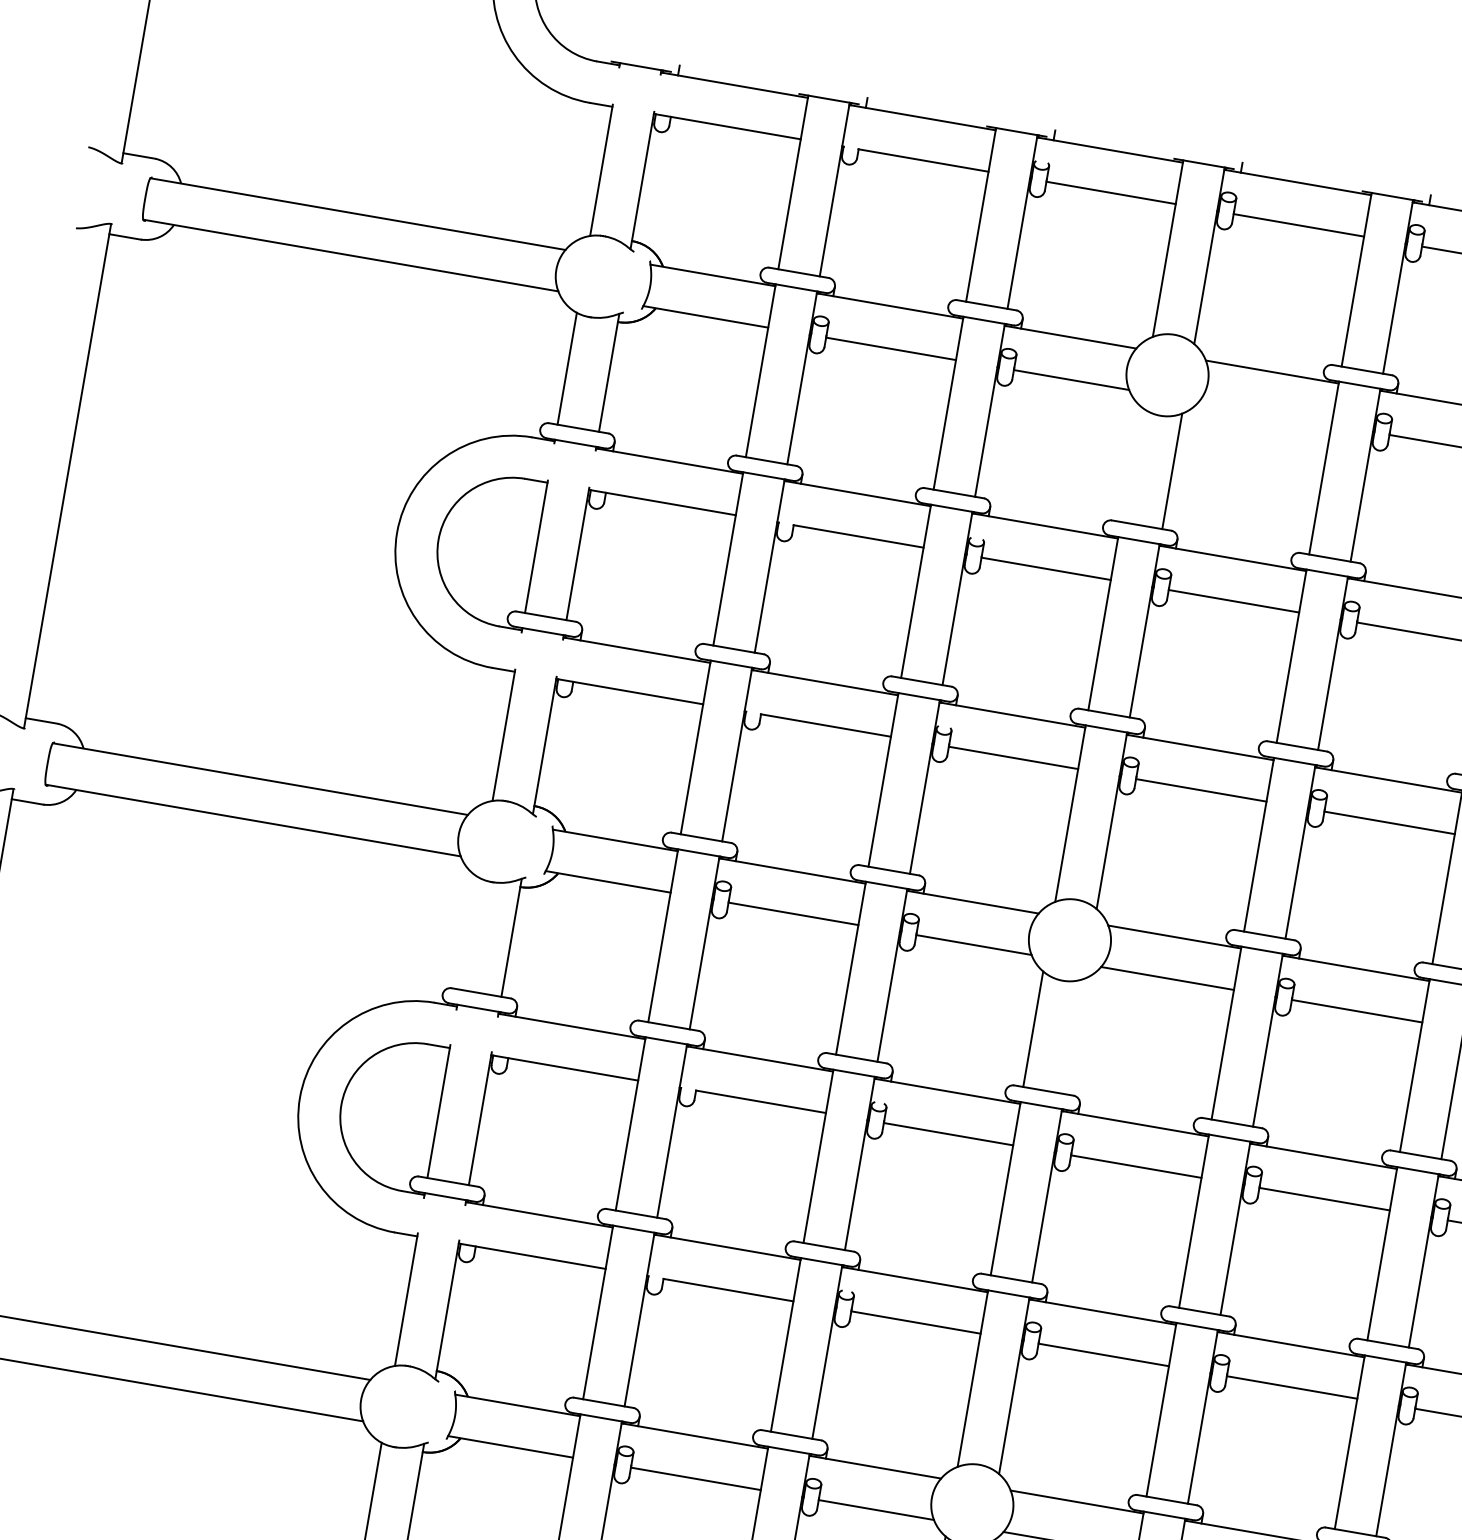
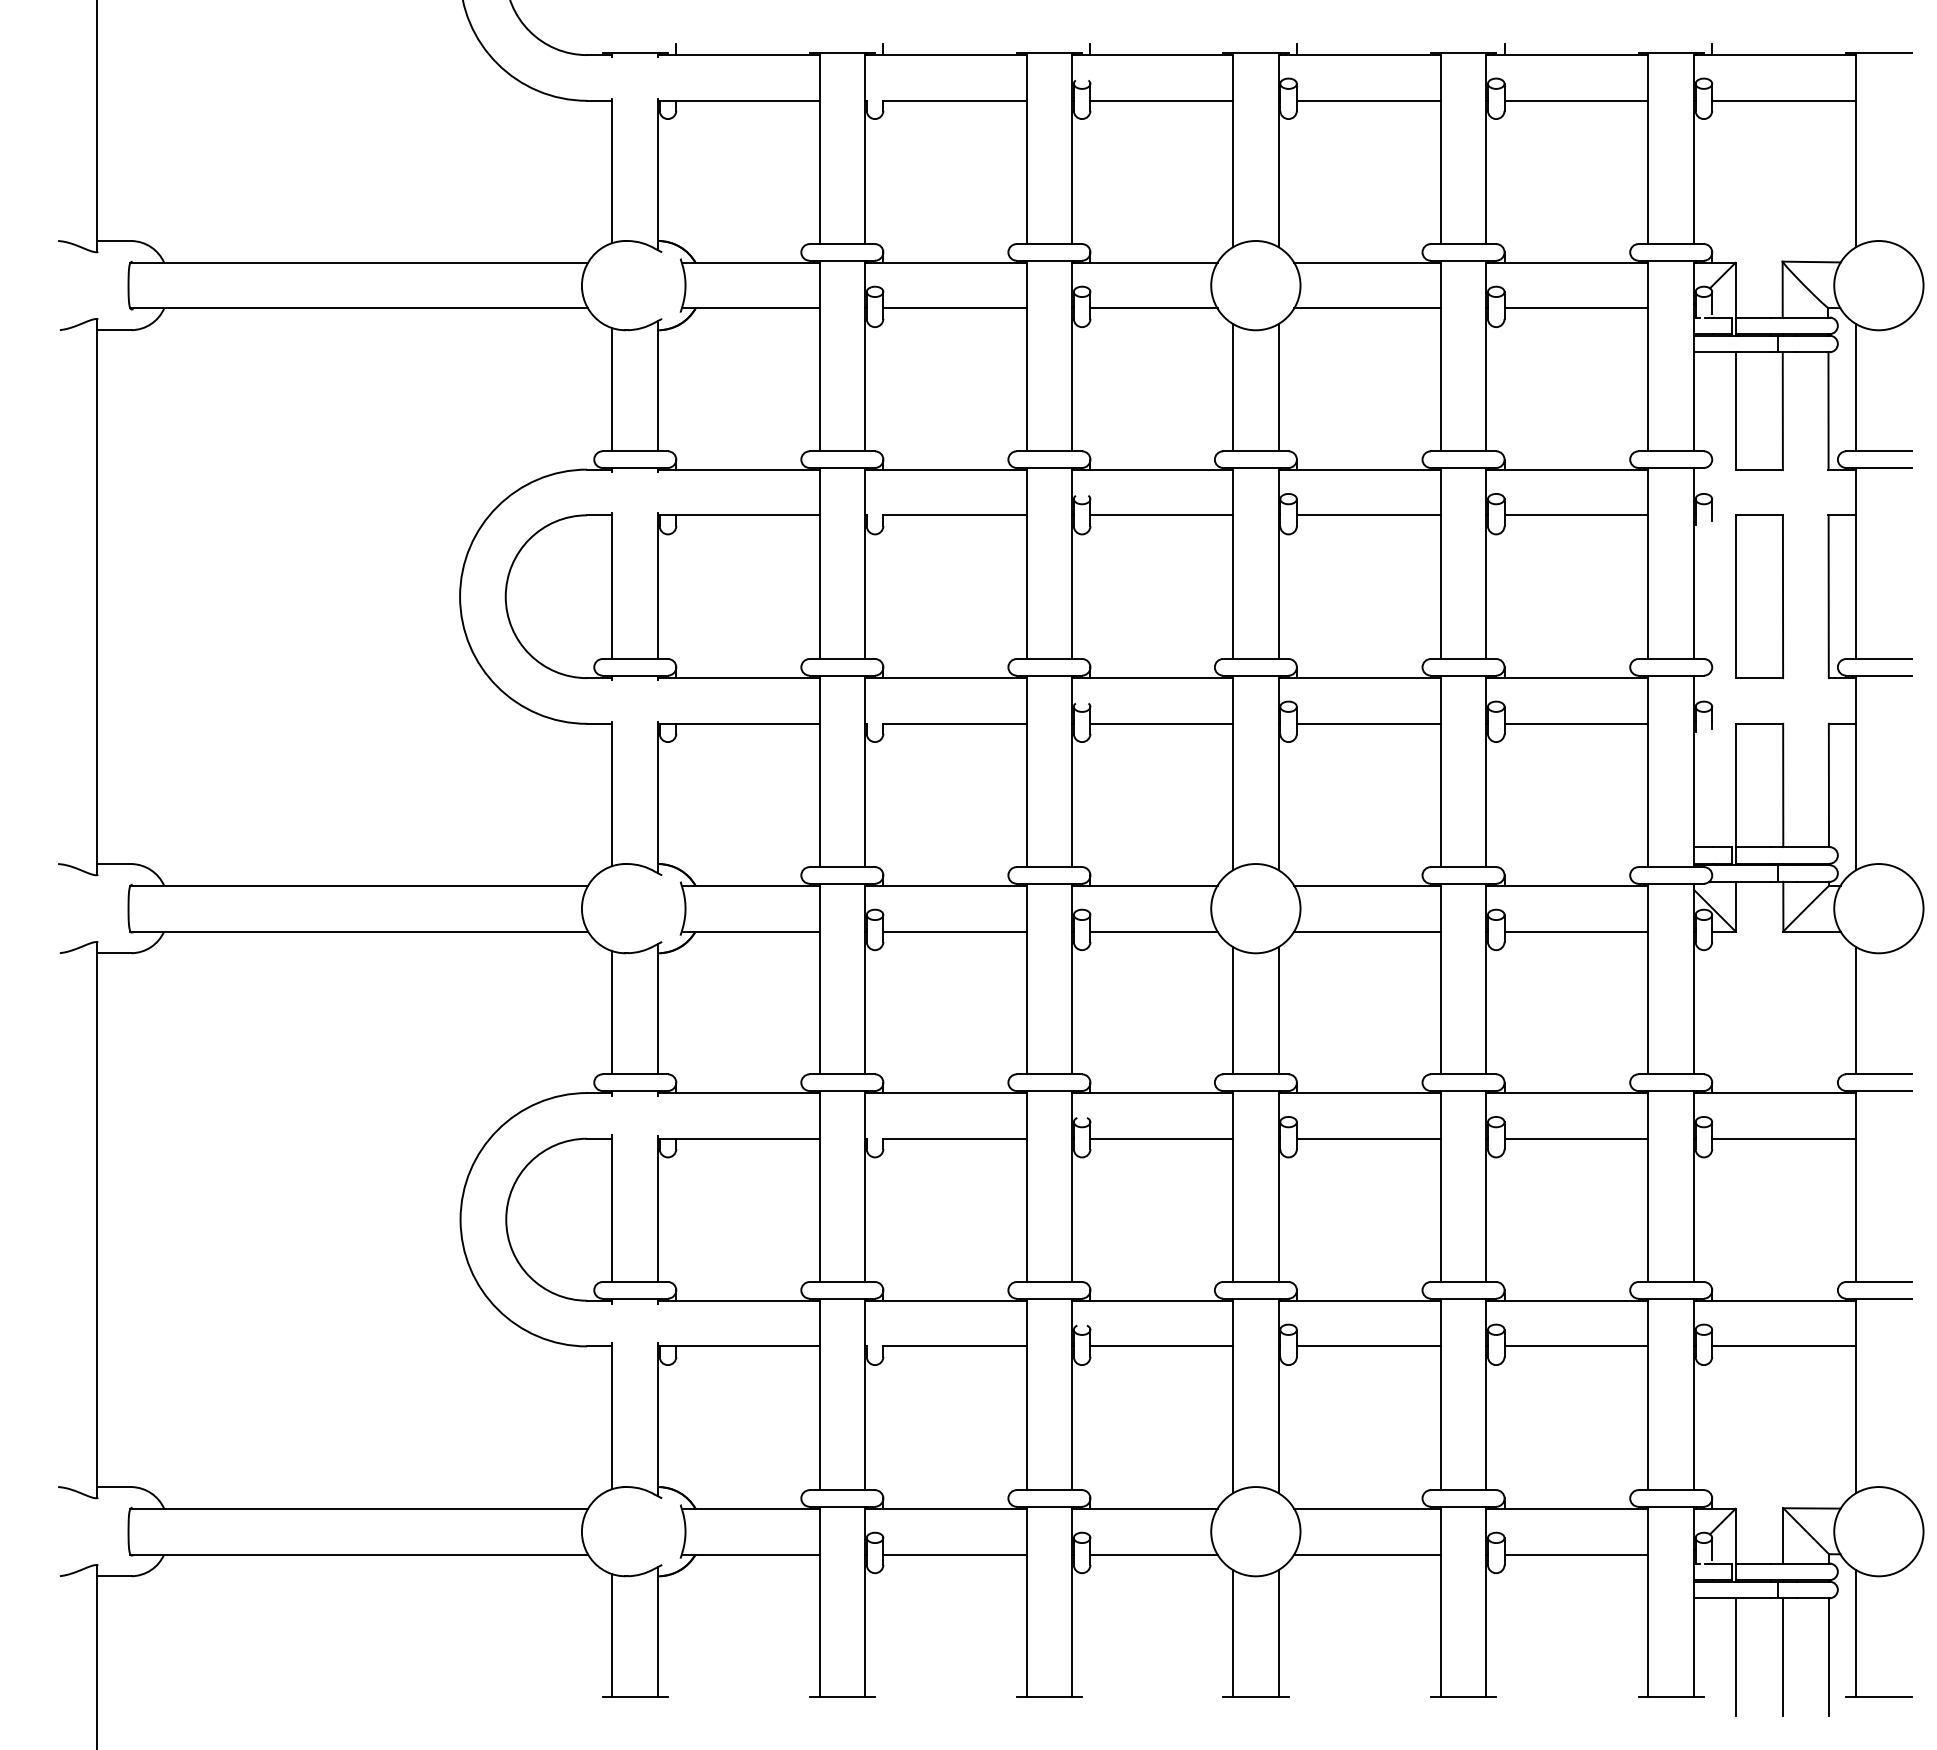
line: (1265, 413) -> (1367, 308), added
line: (1131, 464) -> (1233, 387), added
line: (469, 933) -> (611, 1012), added
line: (1074, 1036) -> (1278, 1010), added

